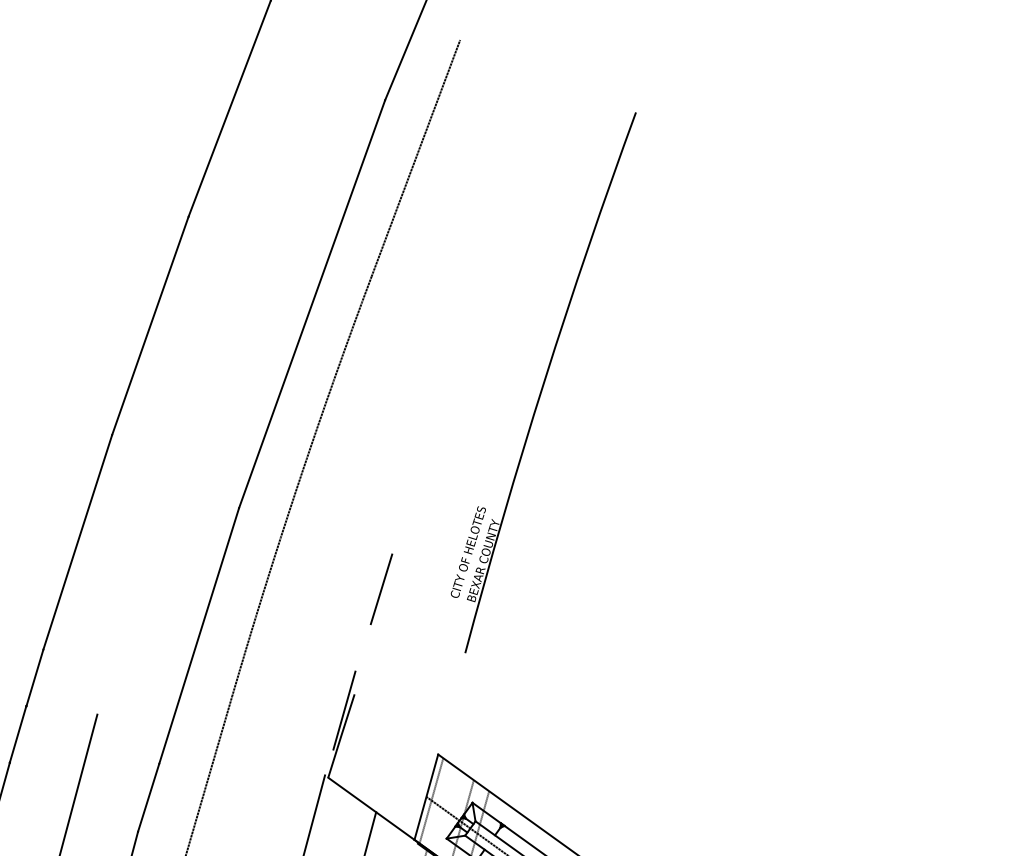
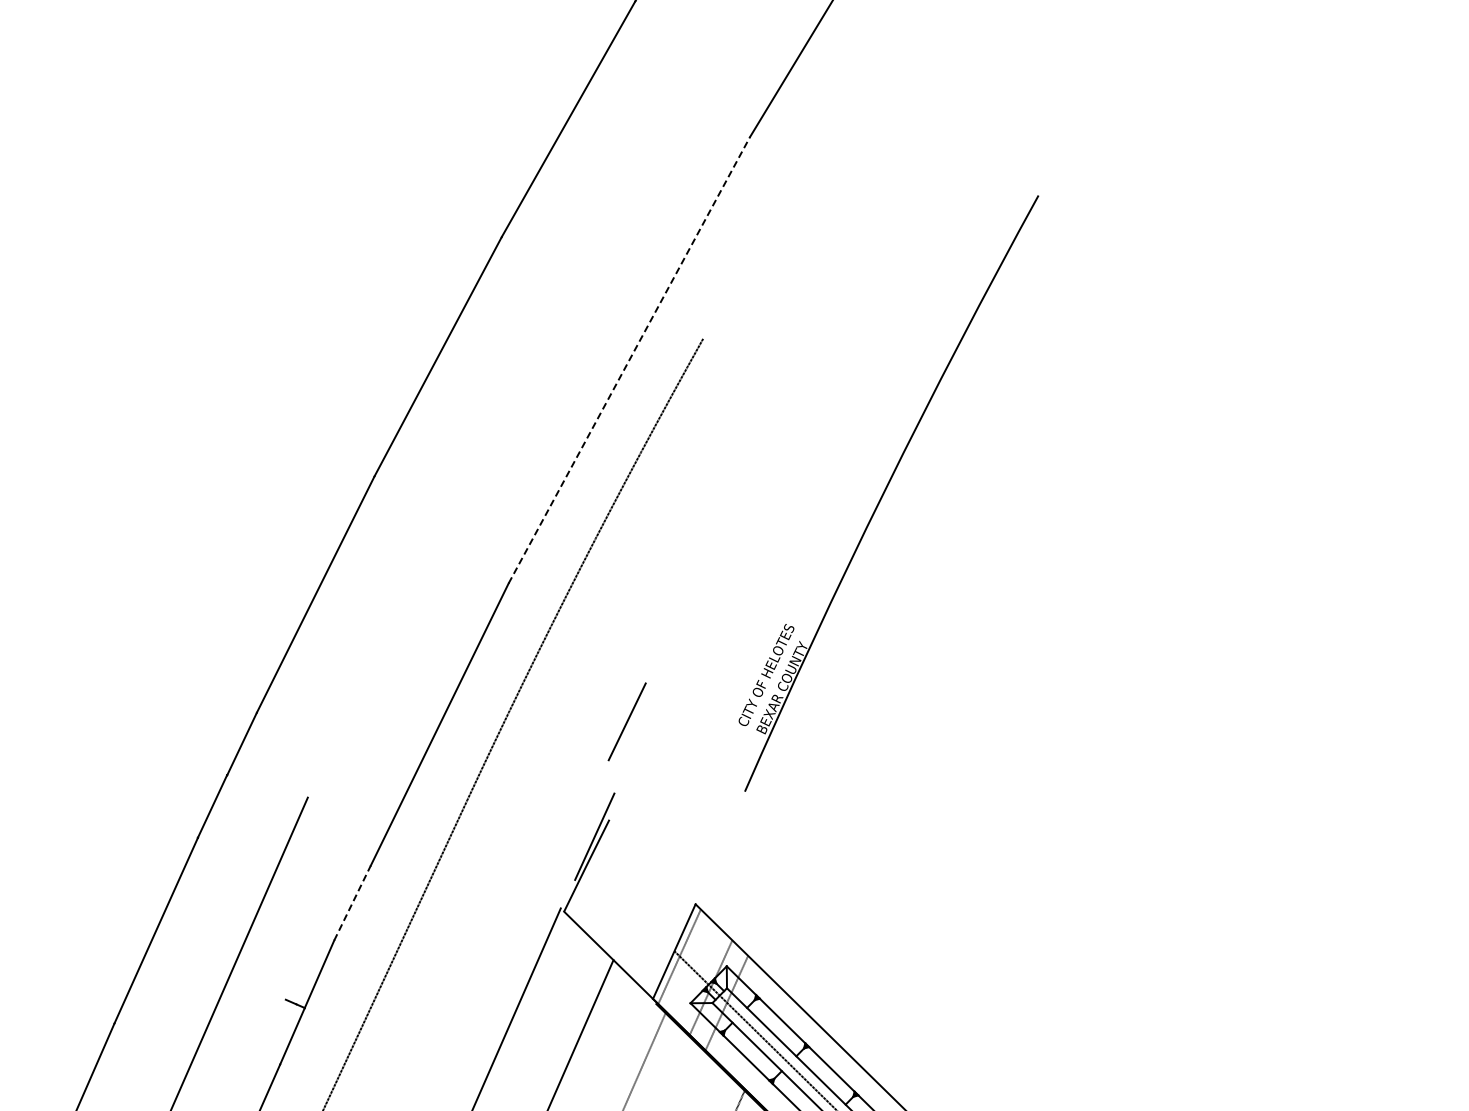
line: (415, 158) -> (775, 209), removed
line: (312, 304) -> (629, 360), solid -> dashed
line: (380, 589) -> (626, 721), moved
line: (148, 798) -> (352, 903), solid -> dashed

